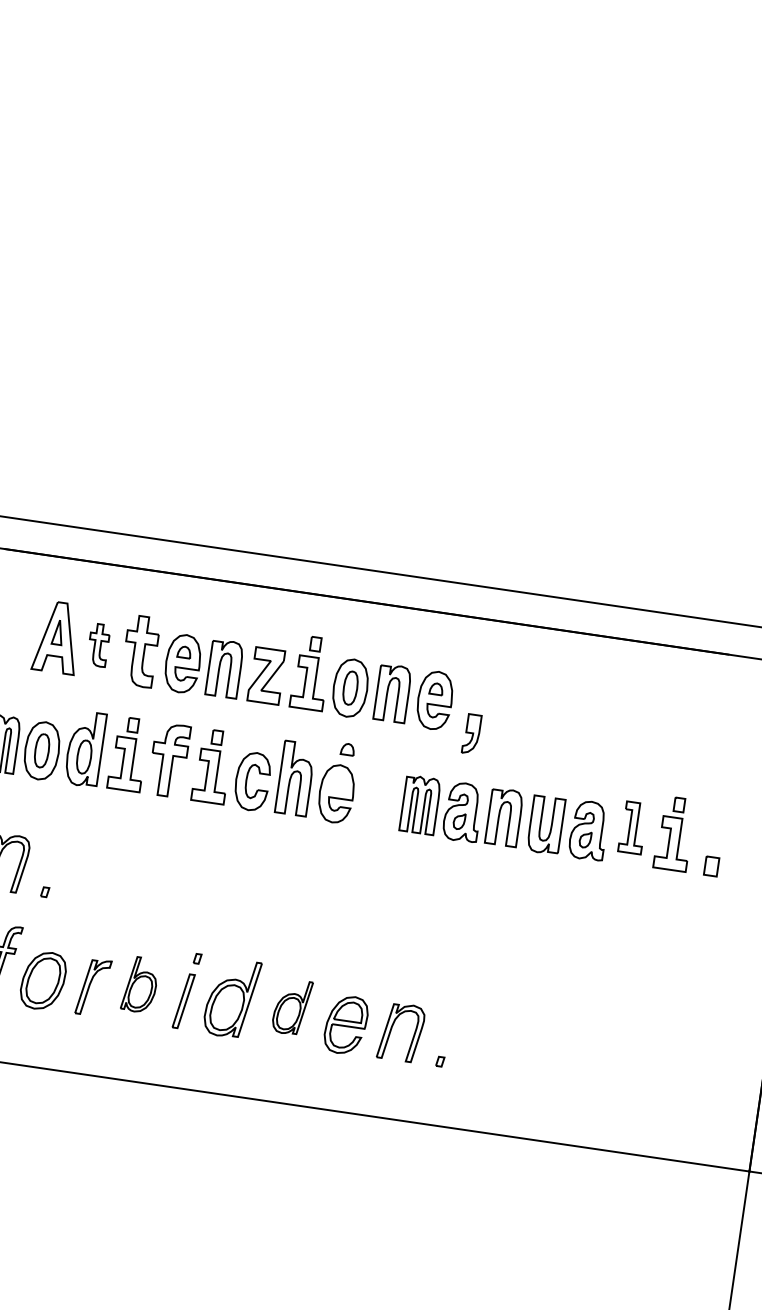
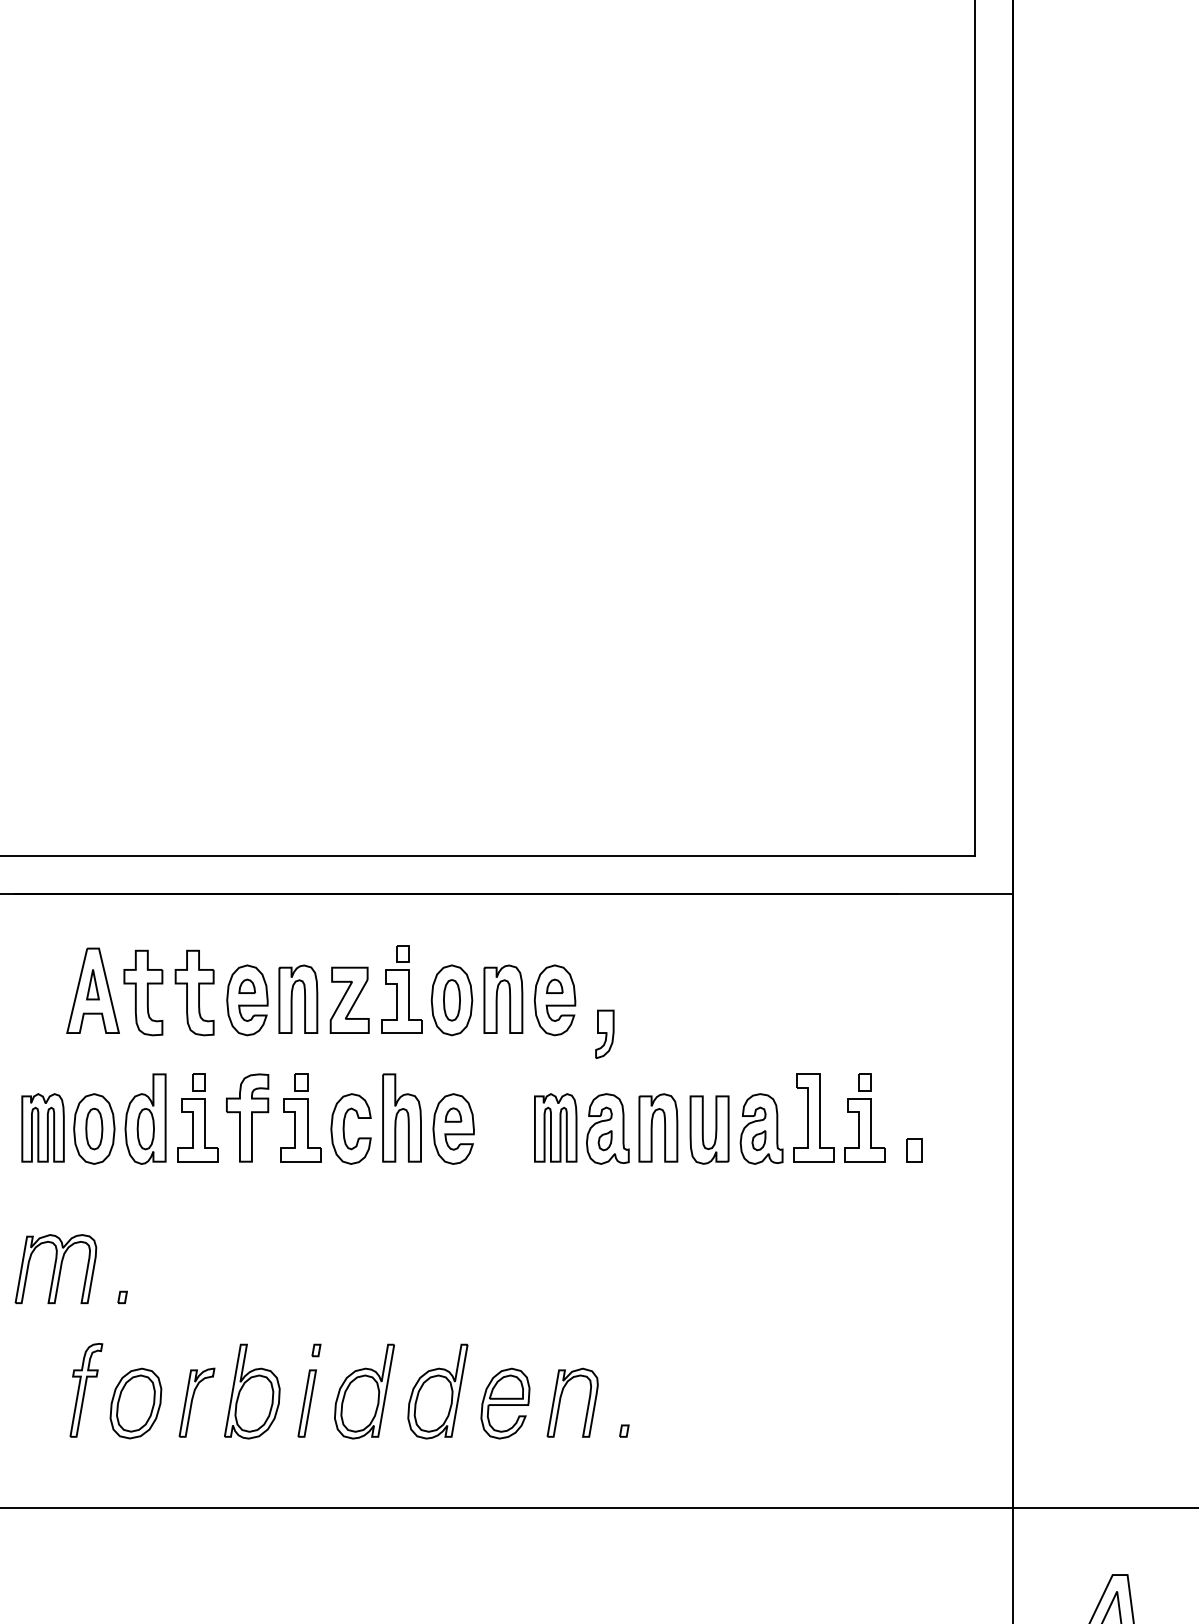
part: (98, 644) -> (143, 992), size x1.67
part: (347, 748) -> (453, 1114), moved
part: (632, 827) -> (813, 1117), size x1.43
part: (140, 984) -> (252, 1391), size x1.43
part: (291, 1006) -> (437, 1391), size x1.43

